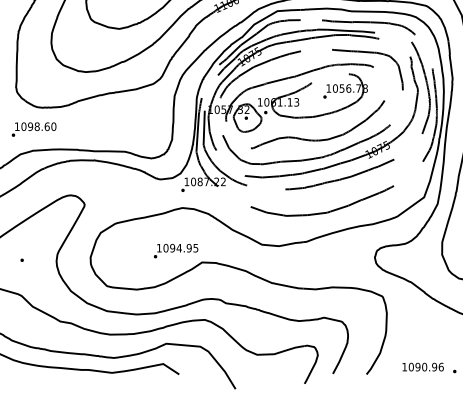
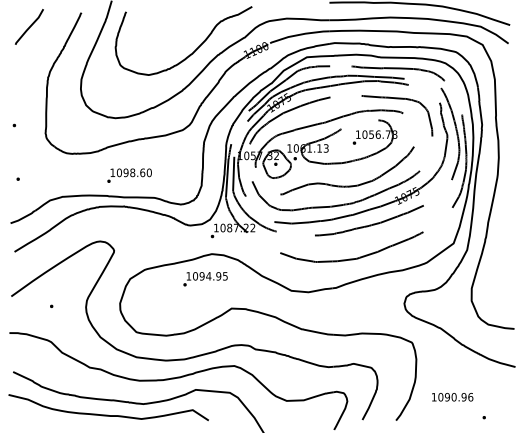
text: (34, 129) -> (129, 175), moved
text: (176, 251) -> (205, 279), moved
text: (423, 367) -> (452, 397), moved

